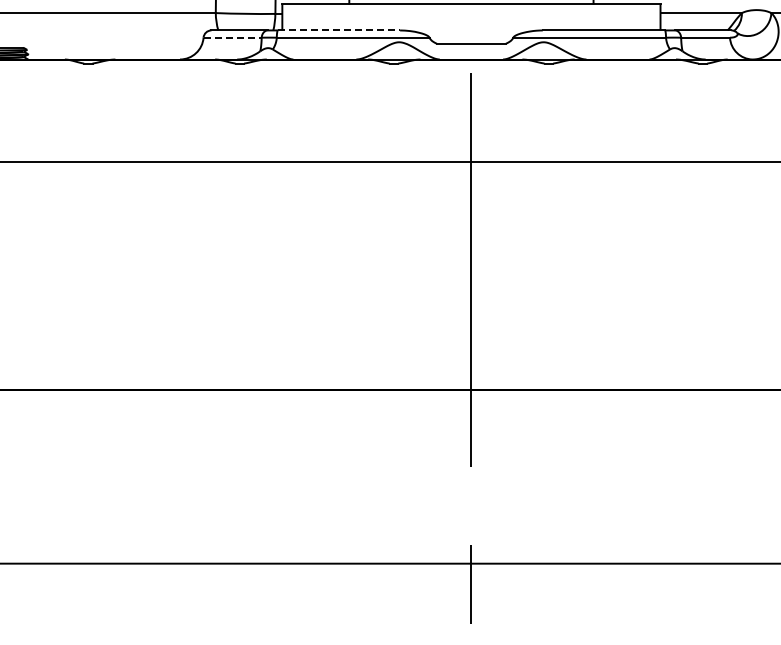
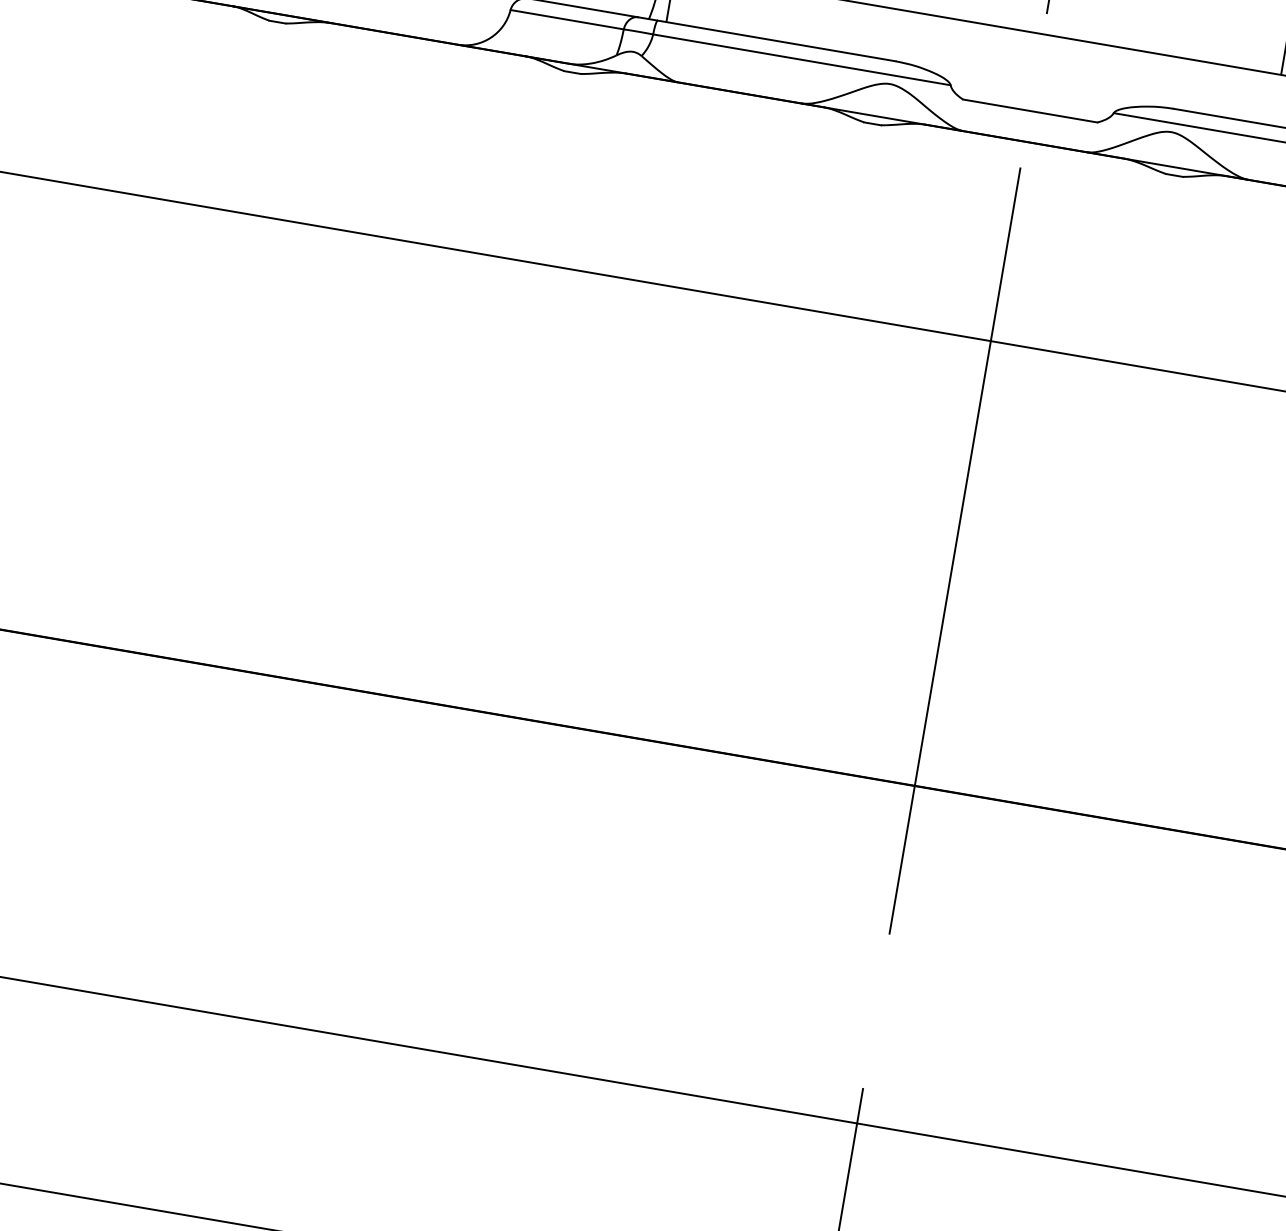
line: (339, 30) -> (777, 41), dashed -> solid
line: (233, 37) -> (568, 19), dashed -> solid

